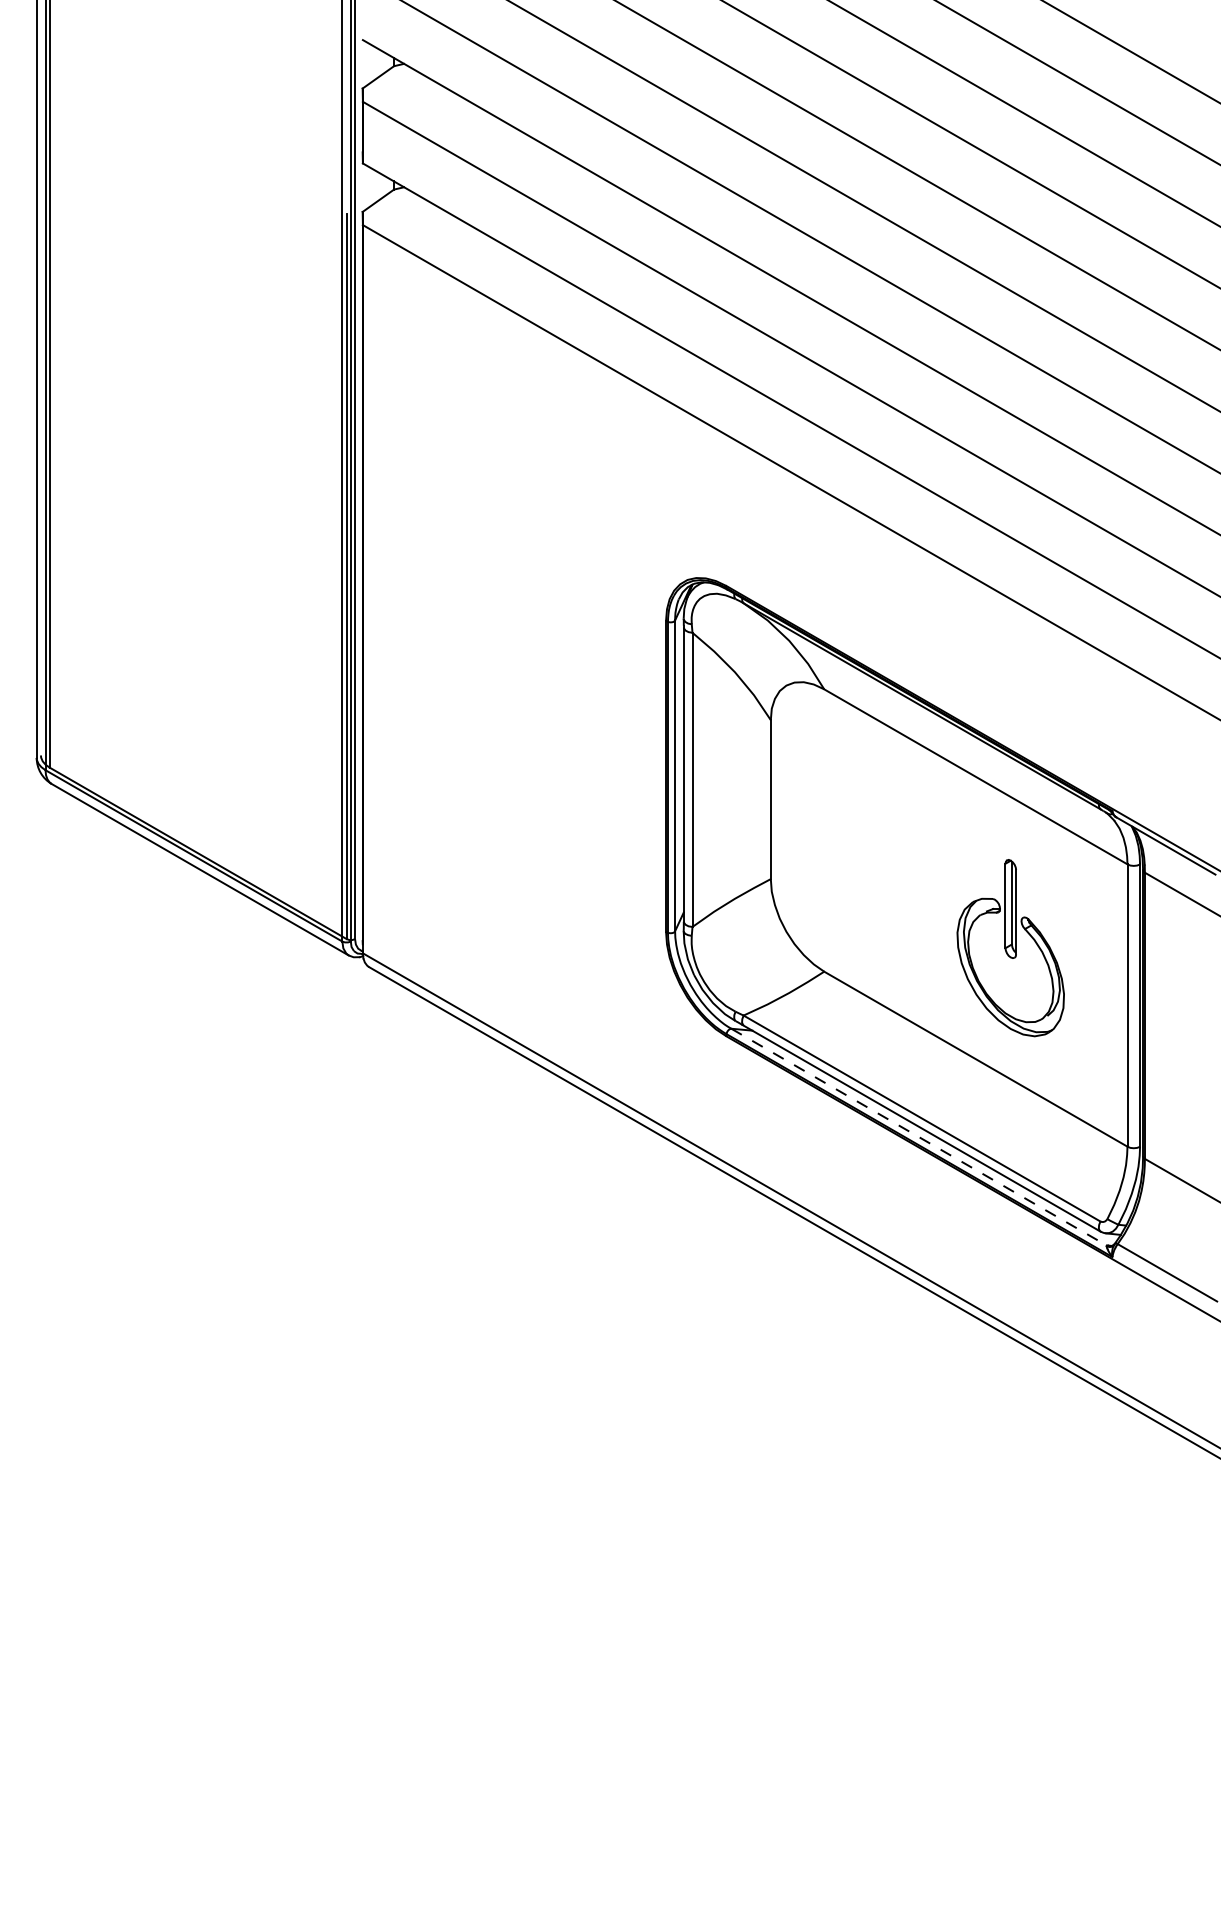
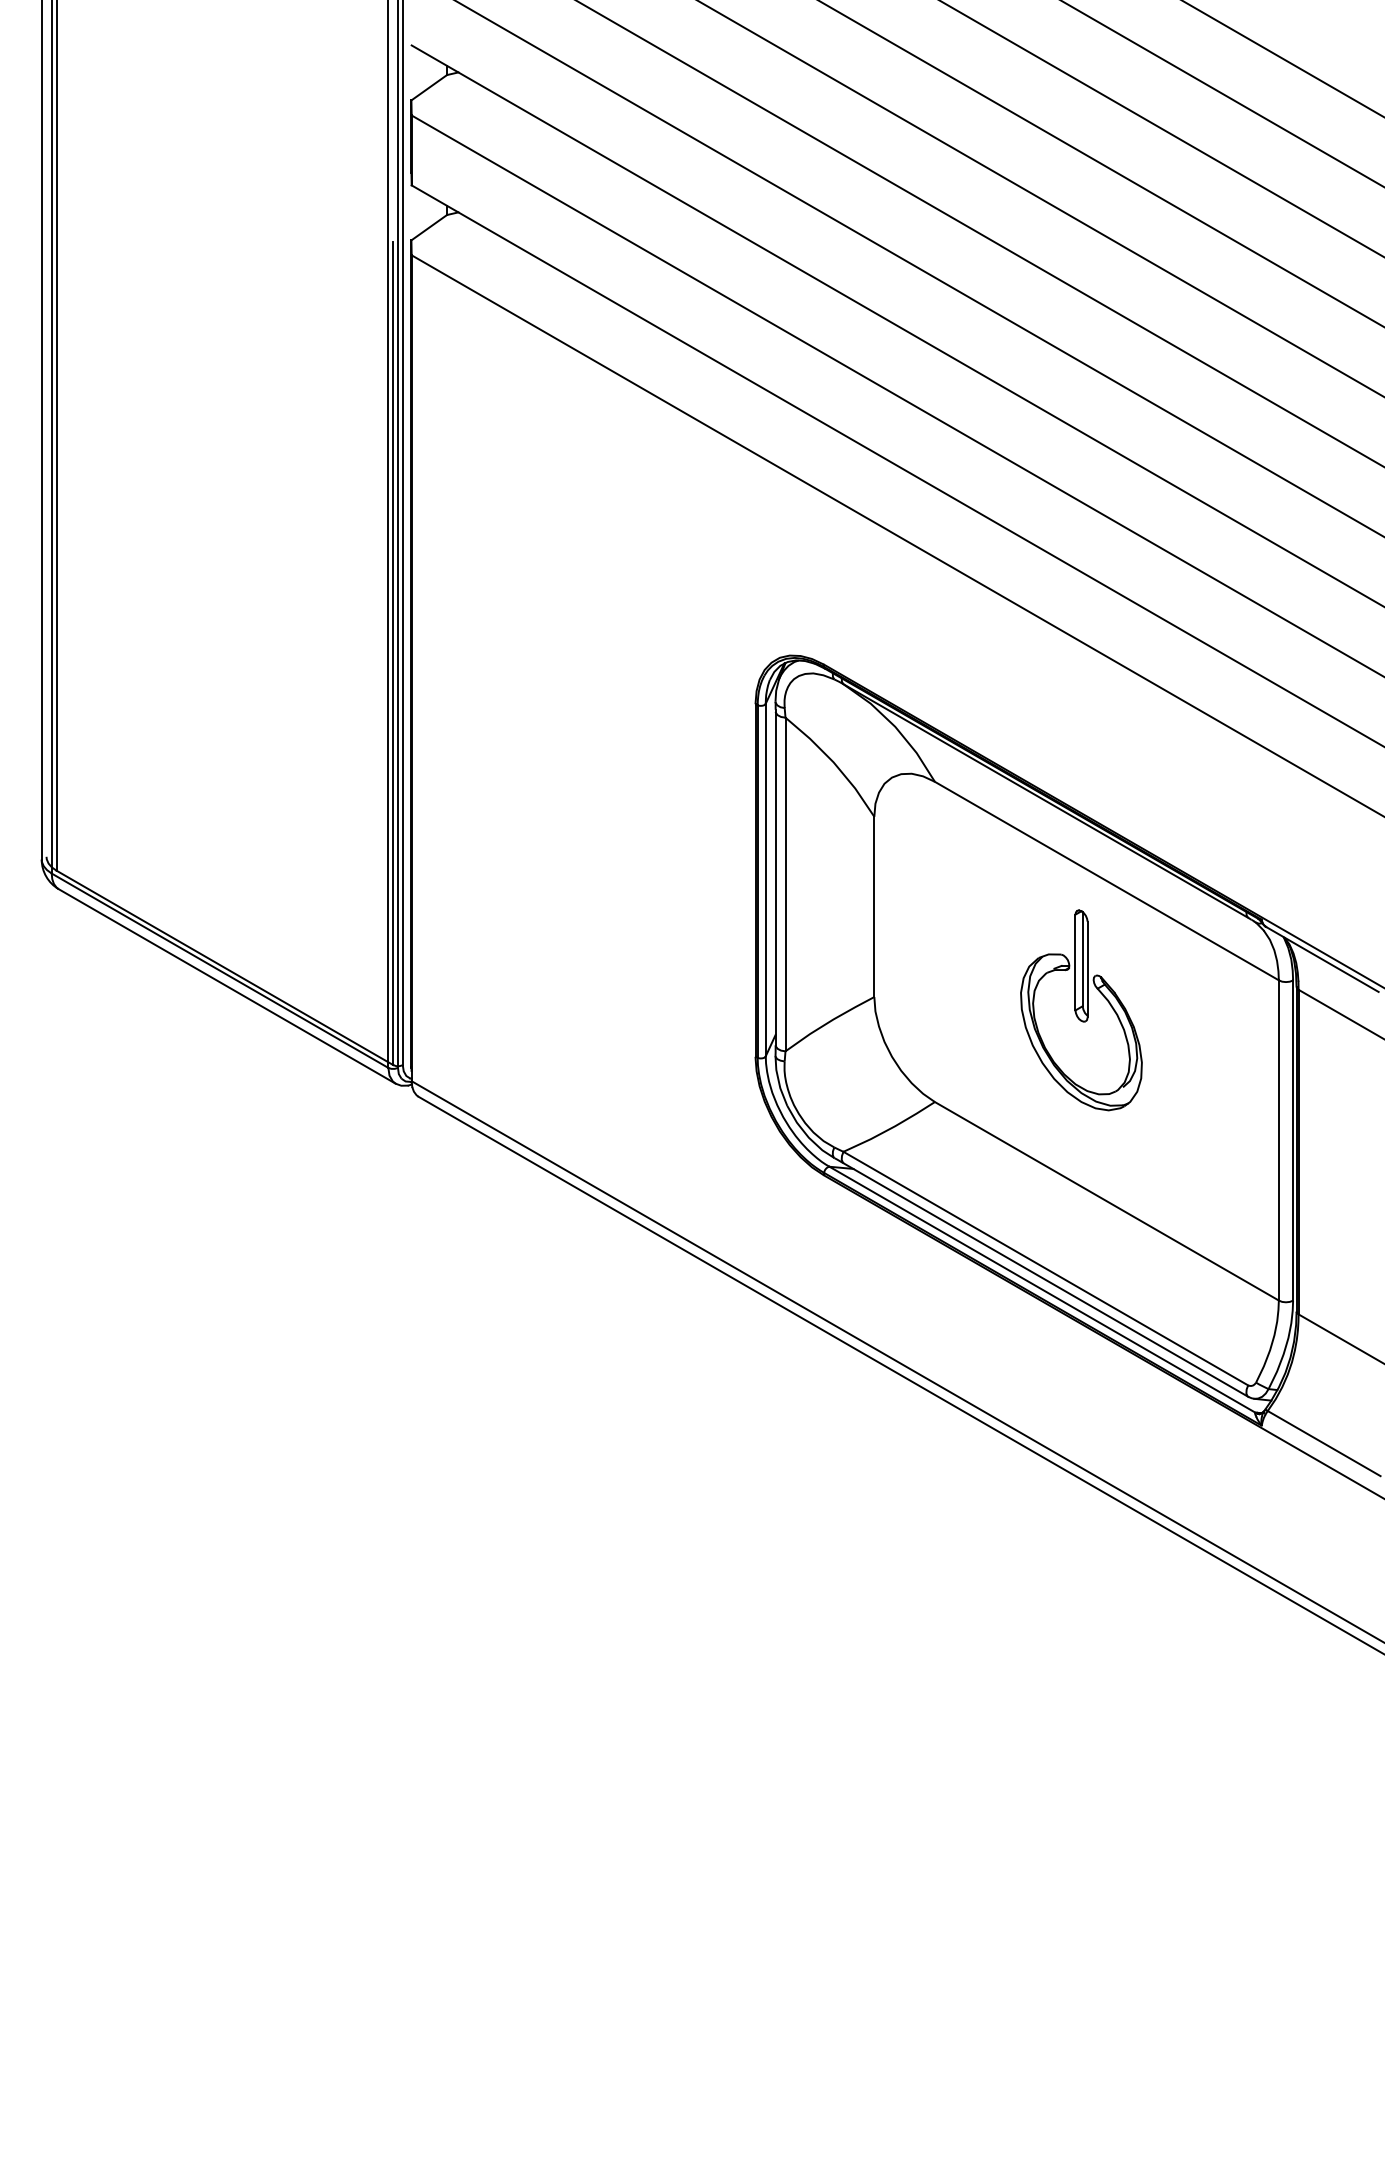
part: (1010, 948) -> (1081, 1010), moved
line: (919, 1136) -> (1042, 1289), dashed -> solid

